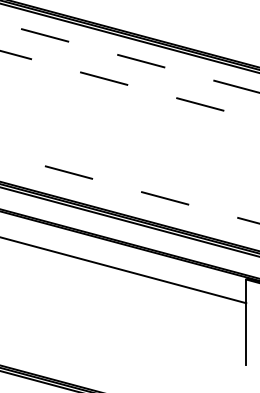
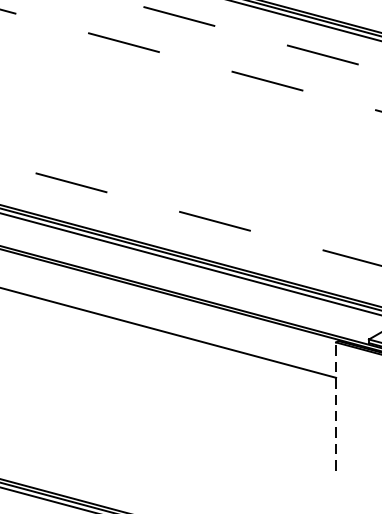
line: (246, 322) -> (336, 406), solid -> dashed

